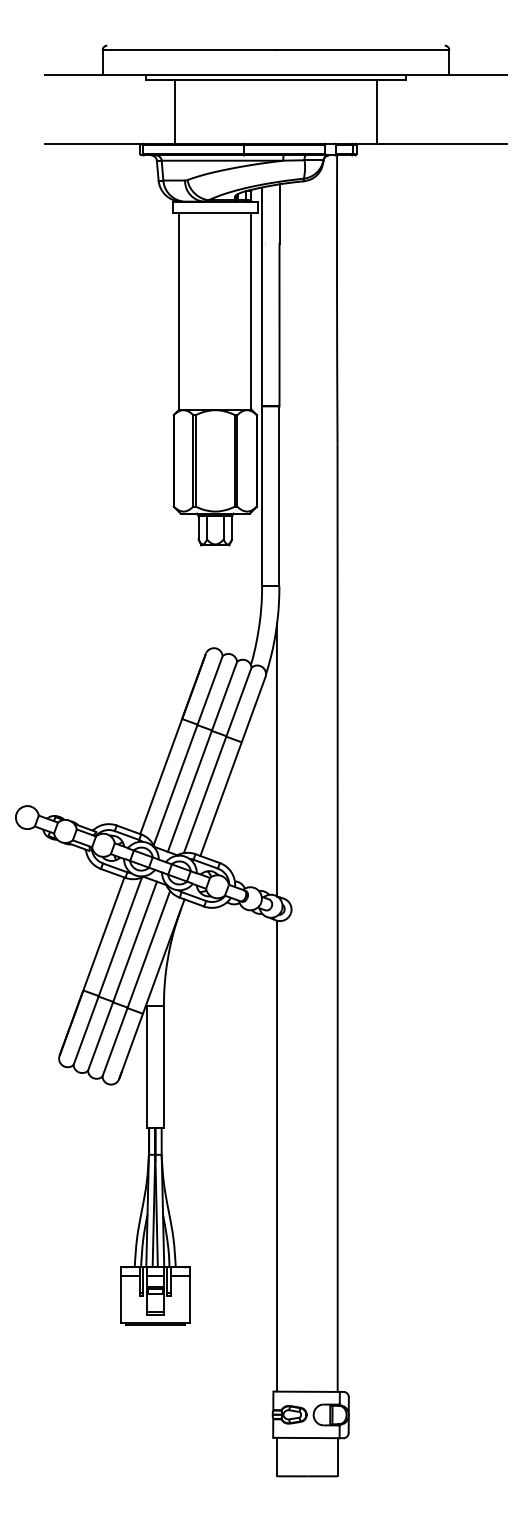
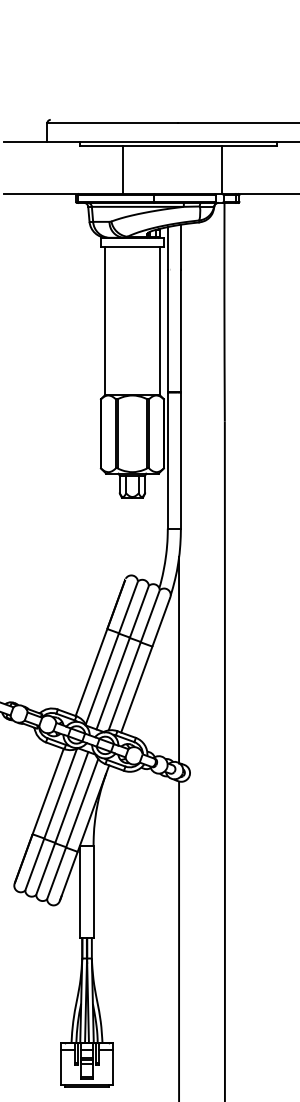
line: (174, 111) -> (122, 169), moved
line: (377, 111) -> (222, 169), moved

